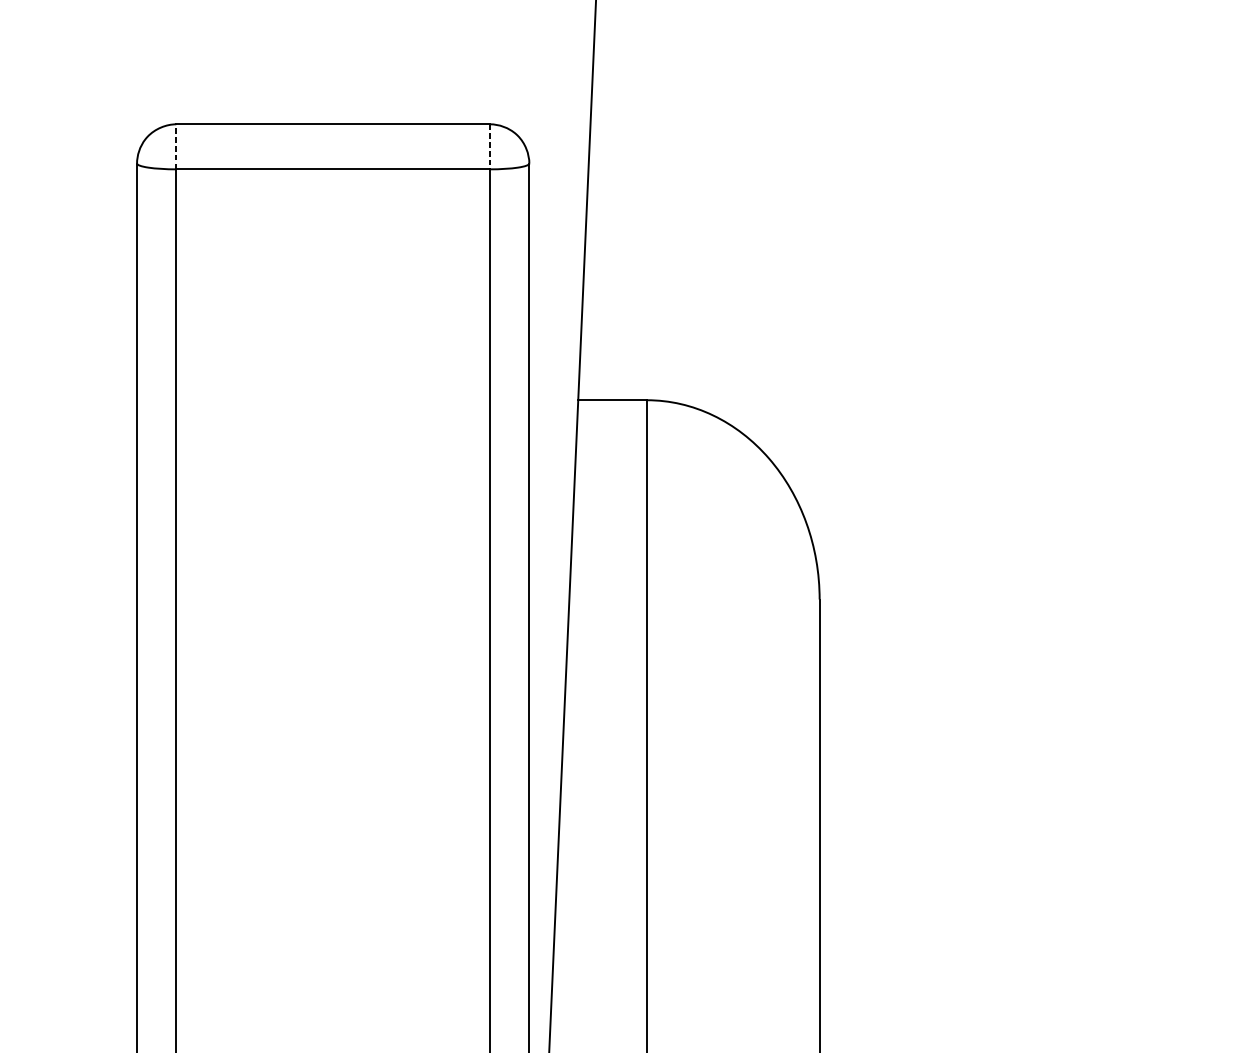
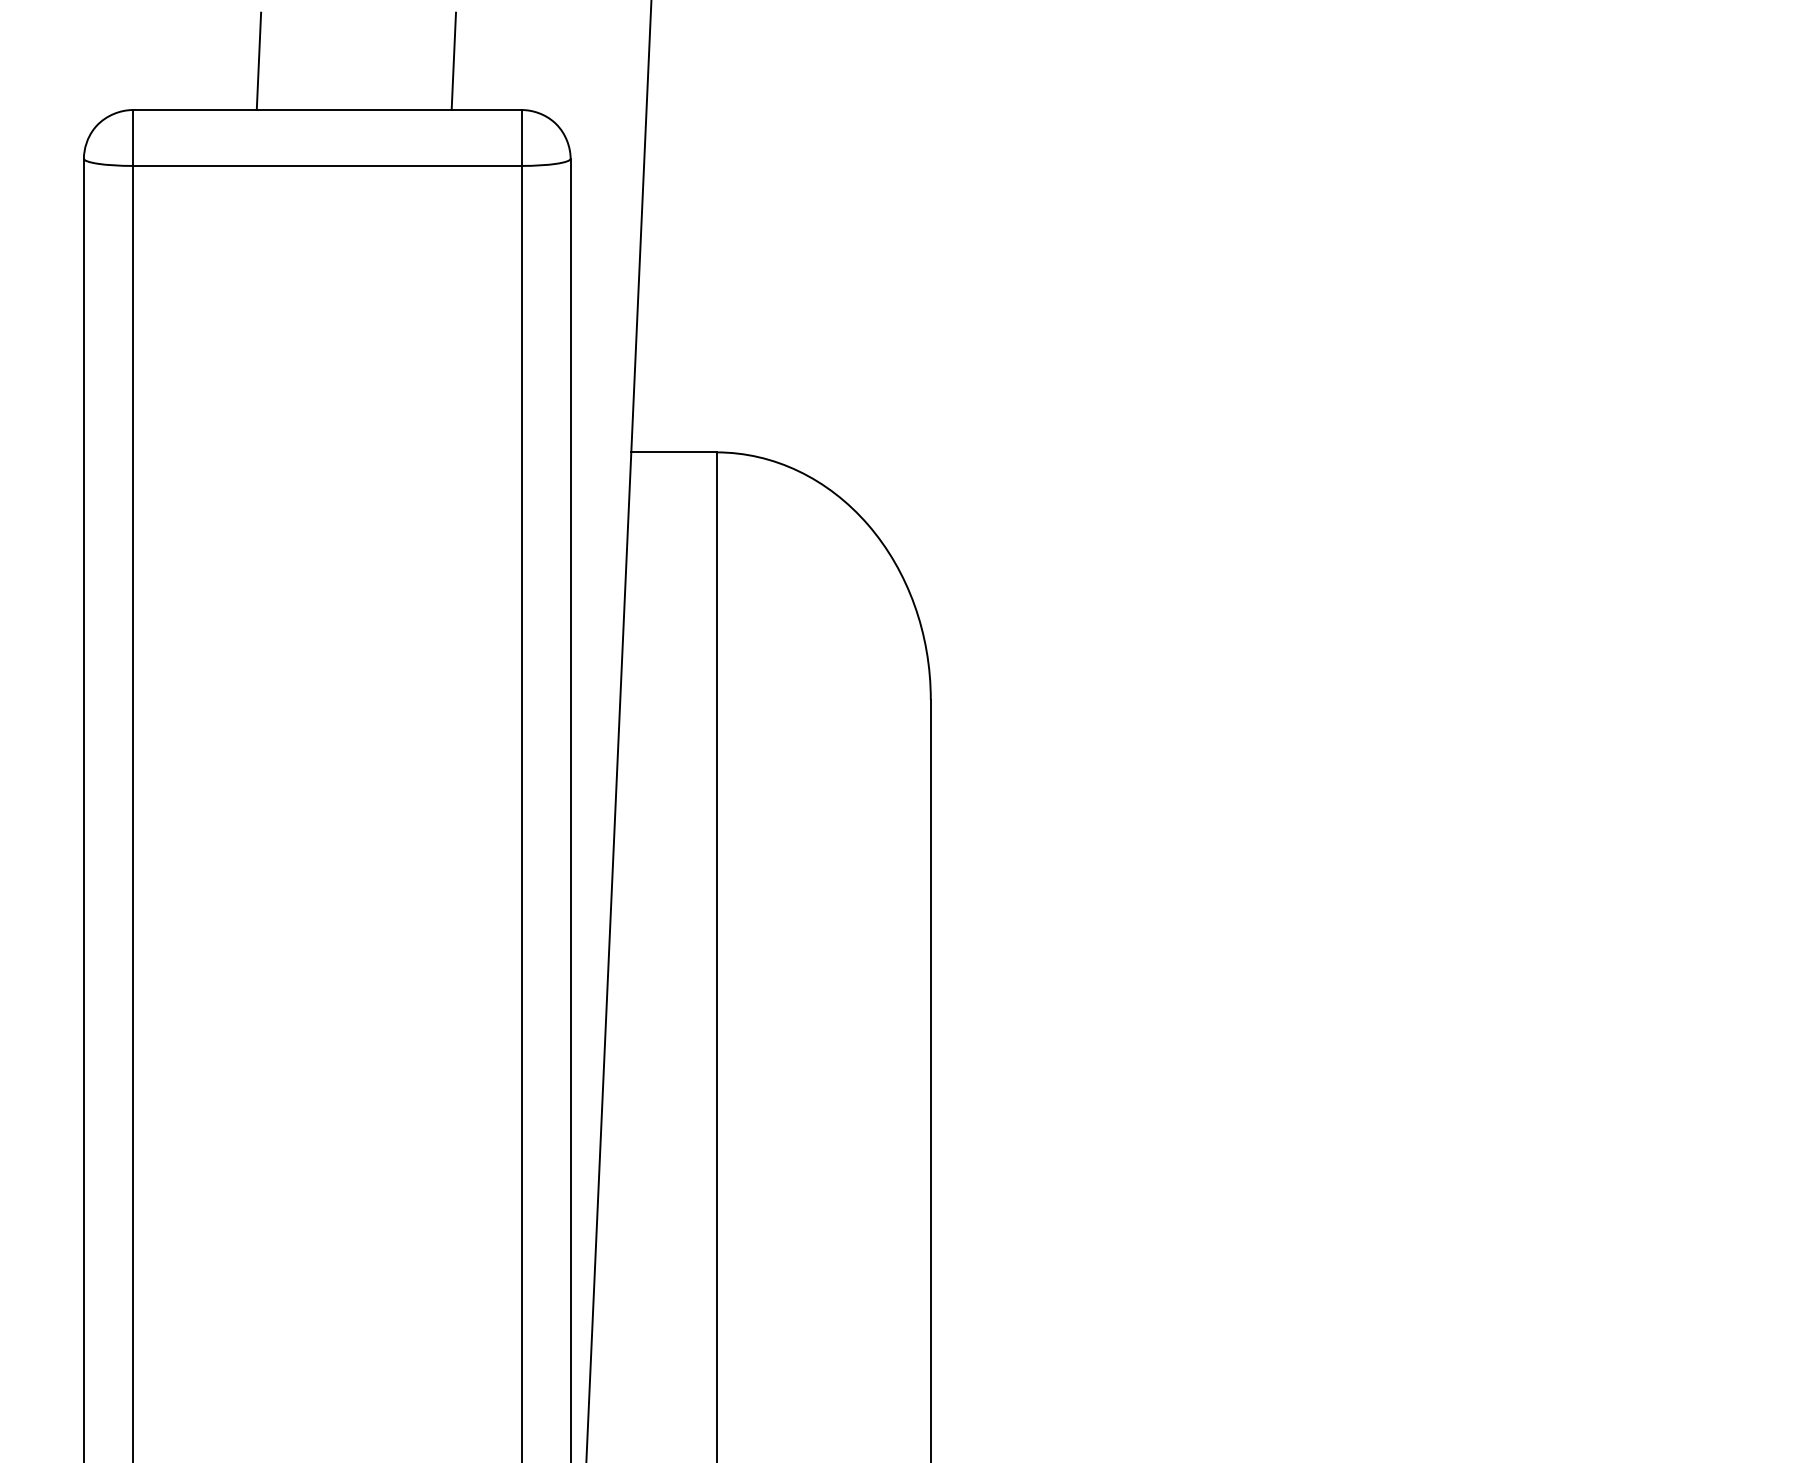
line: (277, 85) -> (258, 61), added
line: (434, 85) -> (453, 61), added
line: (176, 146) -> (132, 137), dashed -> solid
line: (489, 146) -> (521, 137), dashed -> solid

